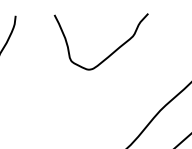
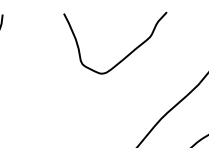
curve: (109, 54) -> (124, 57), moved

